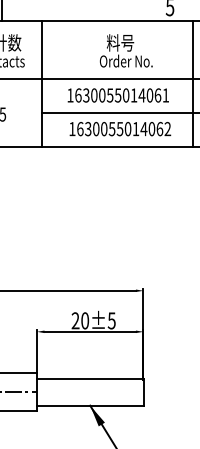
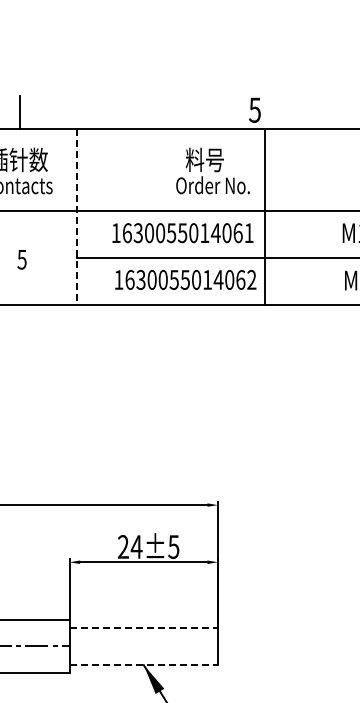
text: (125, 50) -> (212, 170), moved
line: (192, 83) -> (264, 216), moved
line: (42, 84) -> (77, 217), solid -> dashed
text: (84, 321) -> (136, 547), 20±5 -> 24±5
line: (90, 378) -> (144, 627), solid -> dashed
line: (90, 405) -> (144, 665), solid -> dashed

